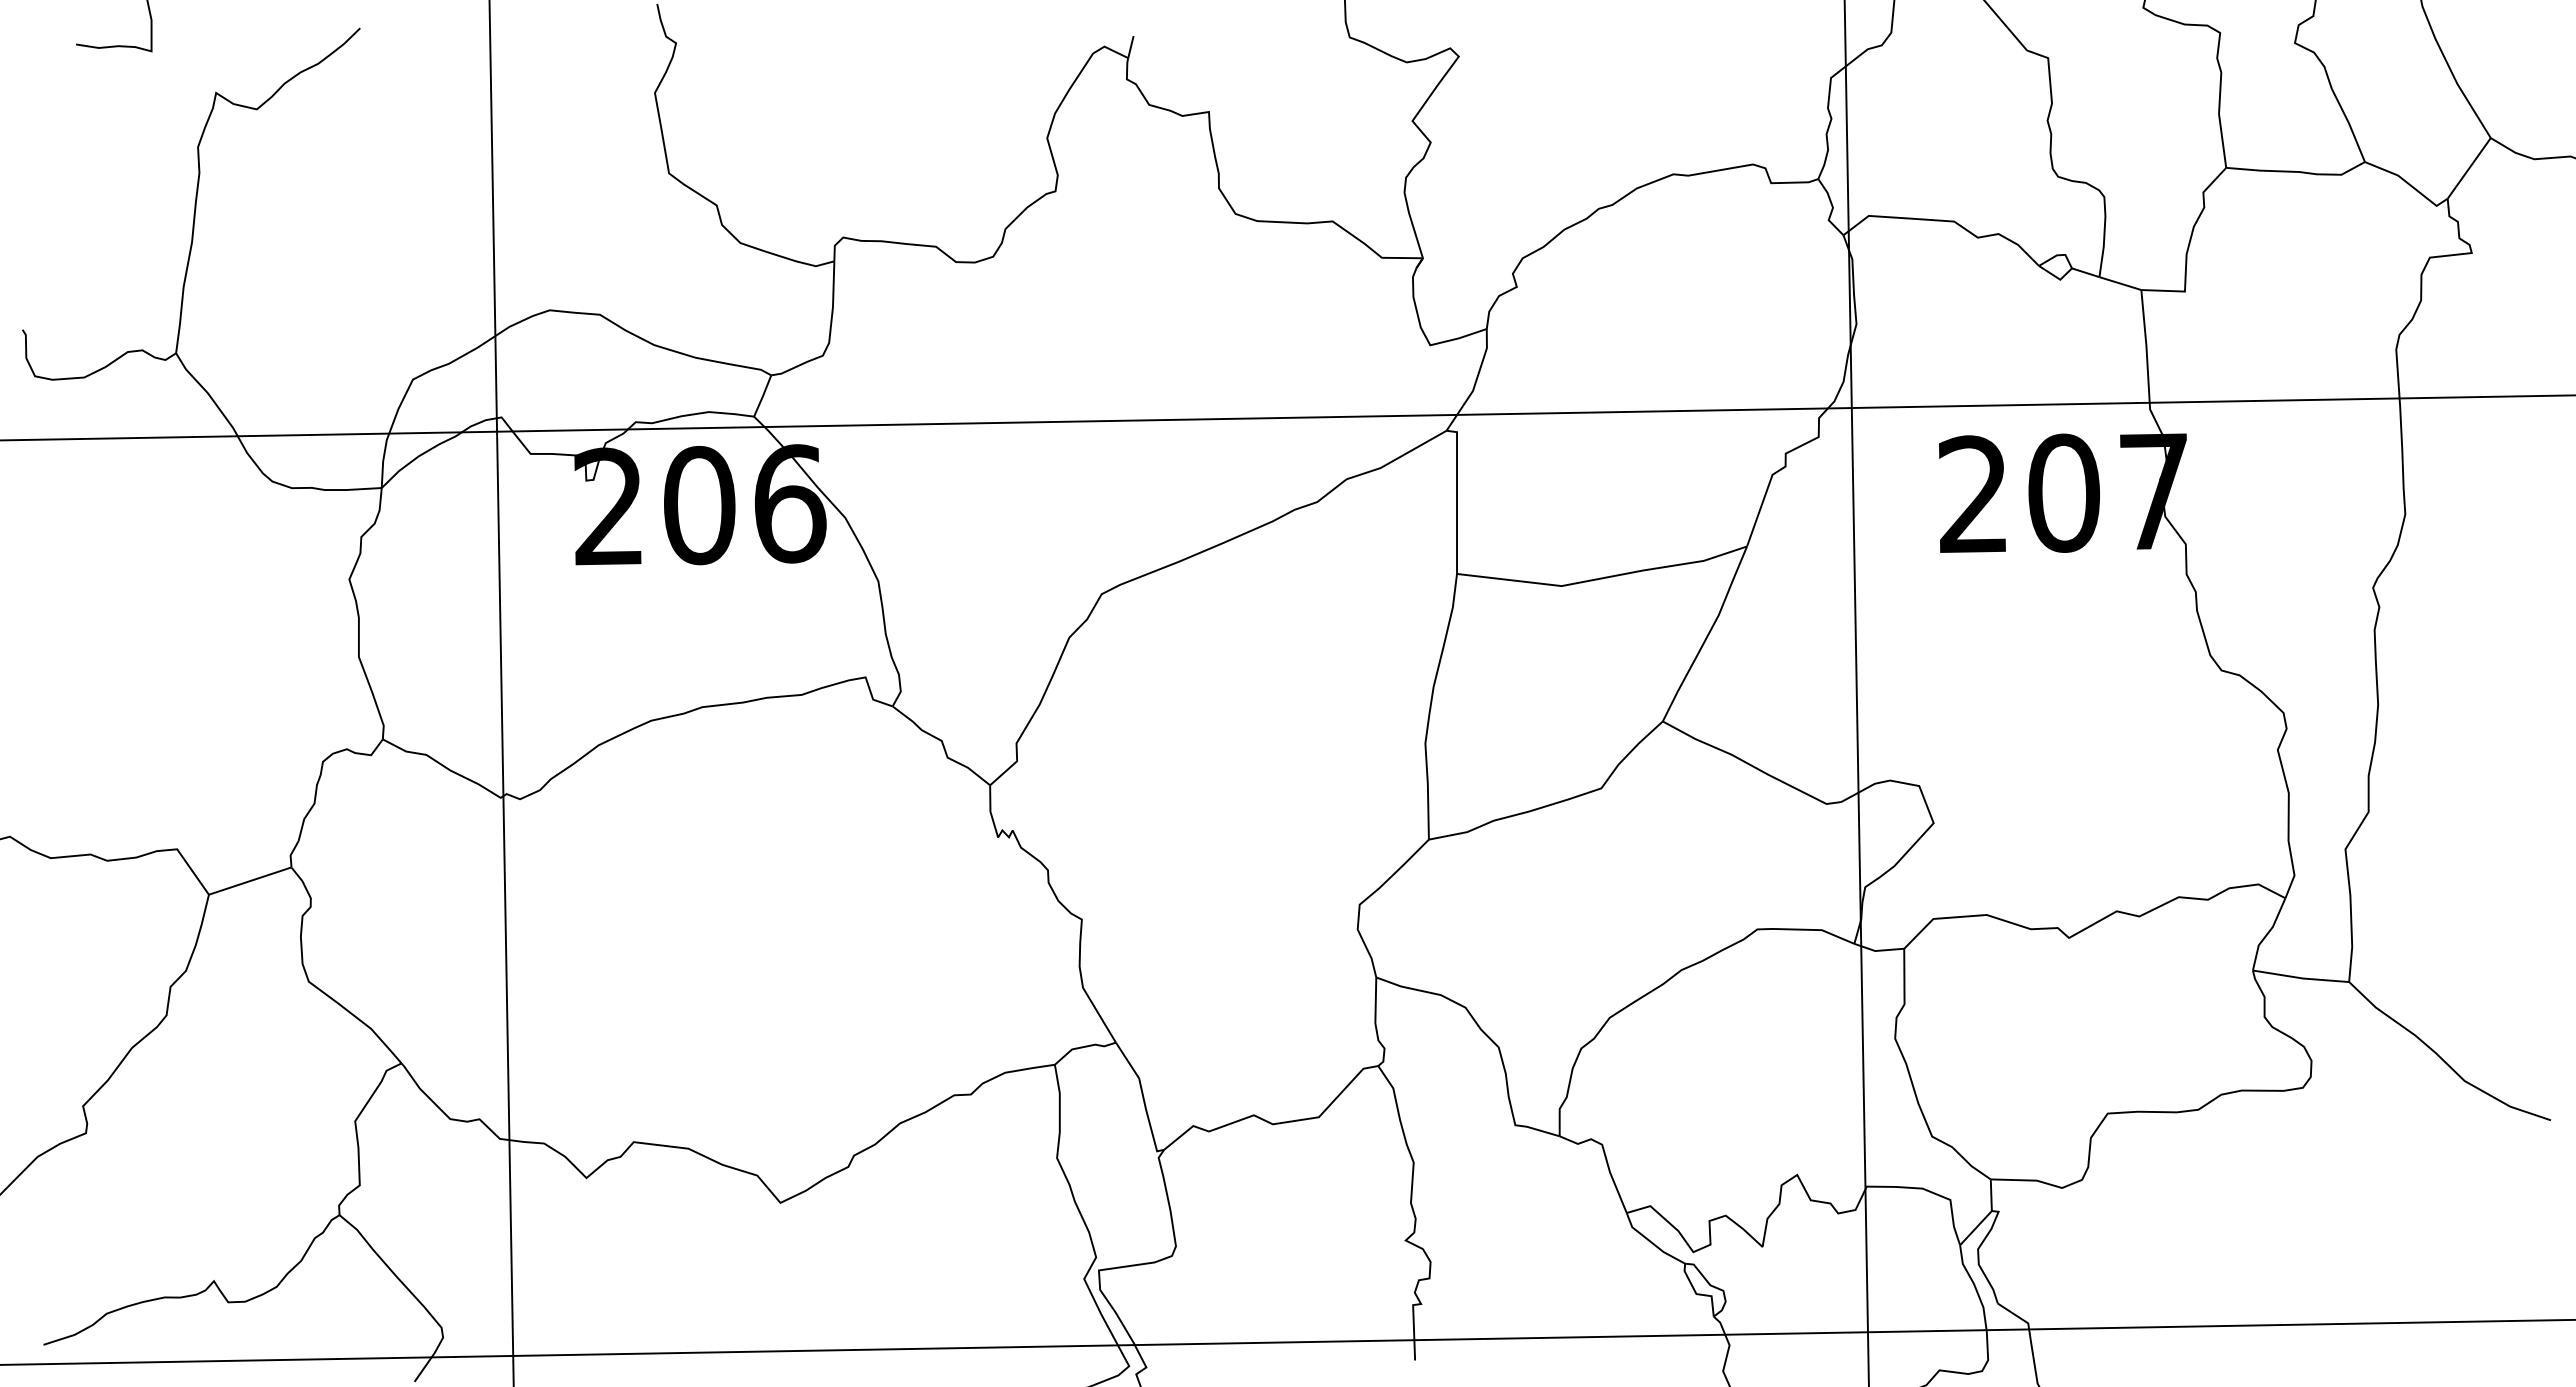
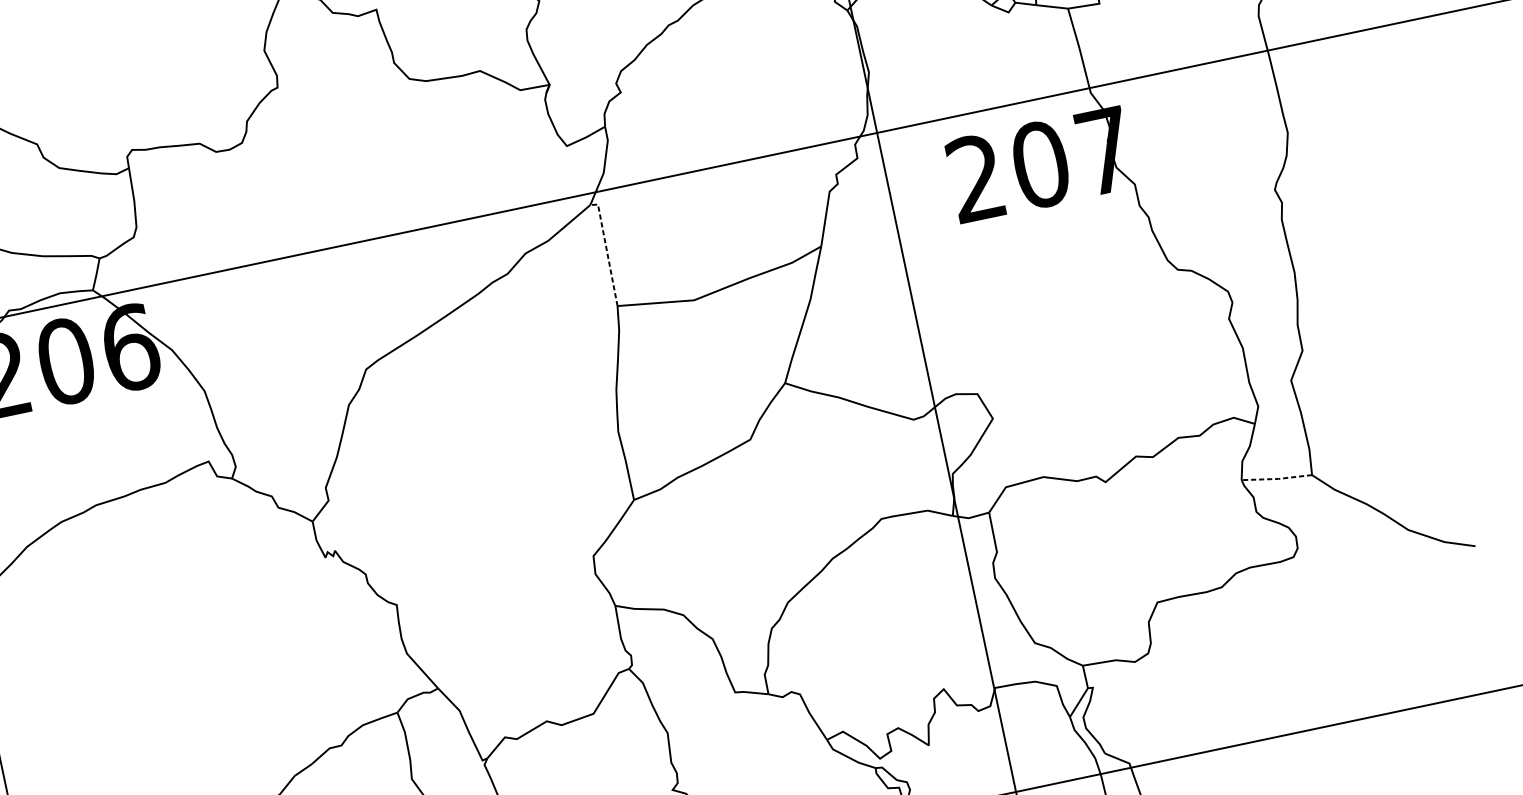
line: (1457, 497) -> (607, 251), solid -> dashed
line: (2301, 978) -> (1277, 479), solid -> dashed

